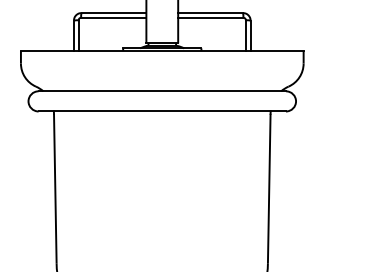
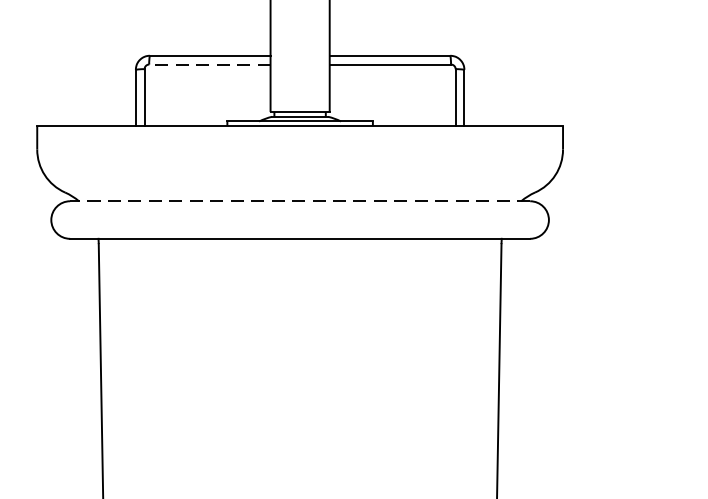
line: (113, 17) -> (209, 63), solid -> dashed
line: (162, 91) -> (300, 201), solid -> dashed

